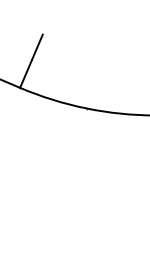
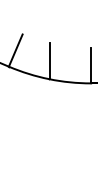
line: (88, 79) -> (50, 61), added

